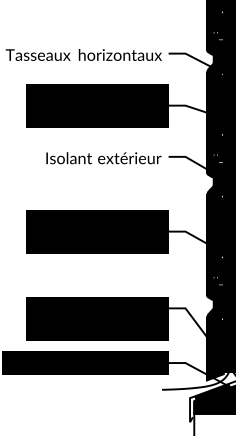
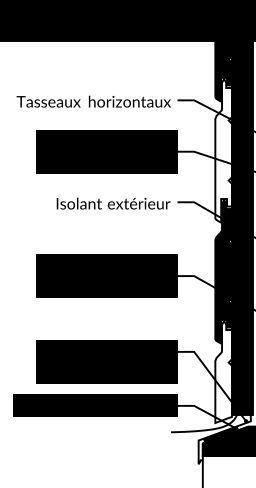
fill: (215, 104) -> (223, 150), removed
fill: (215, 328) -> (223, 371), removed

